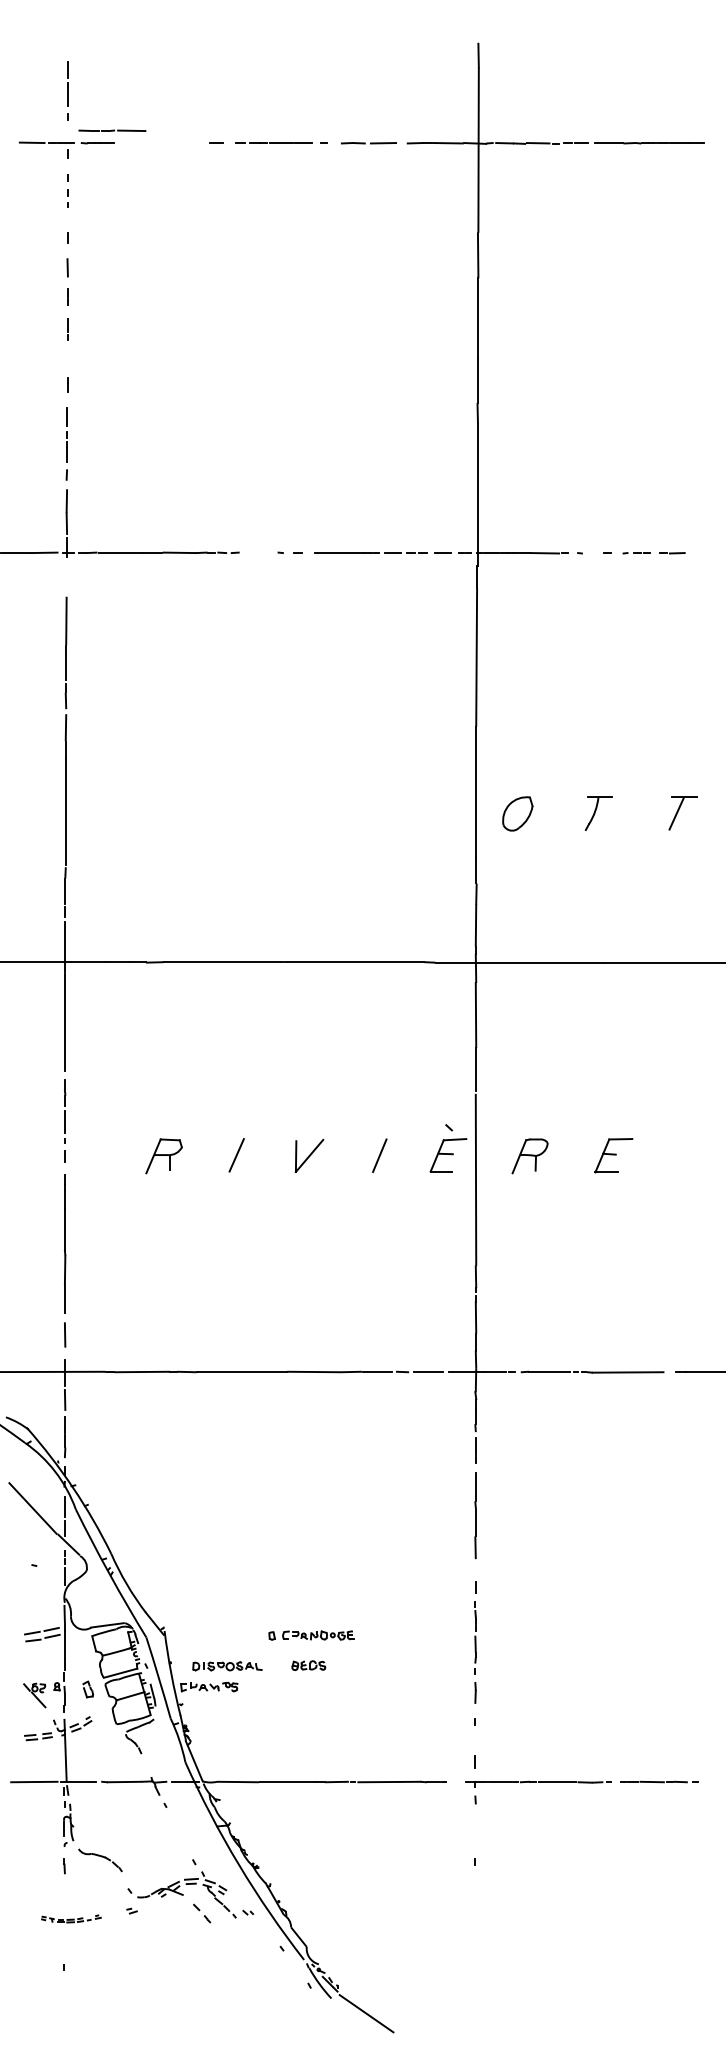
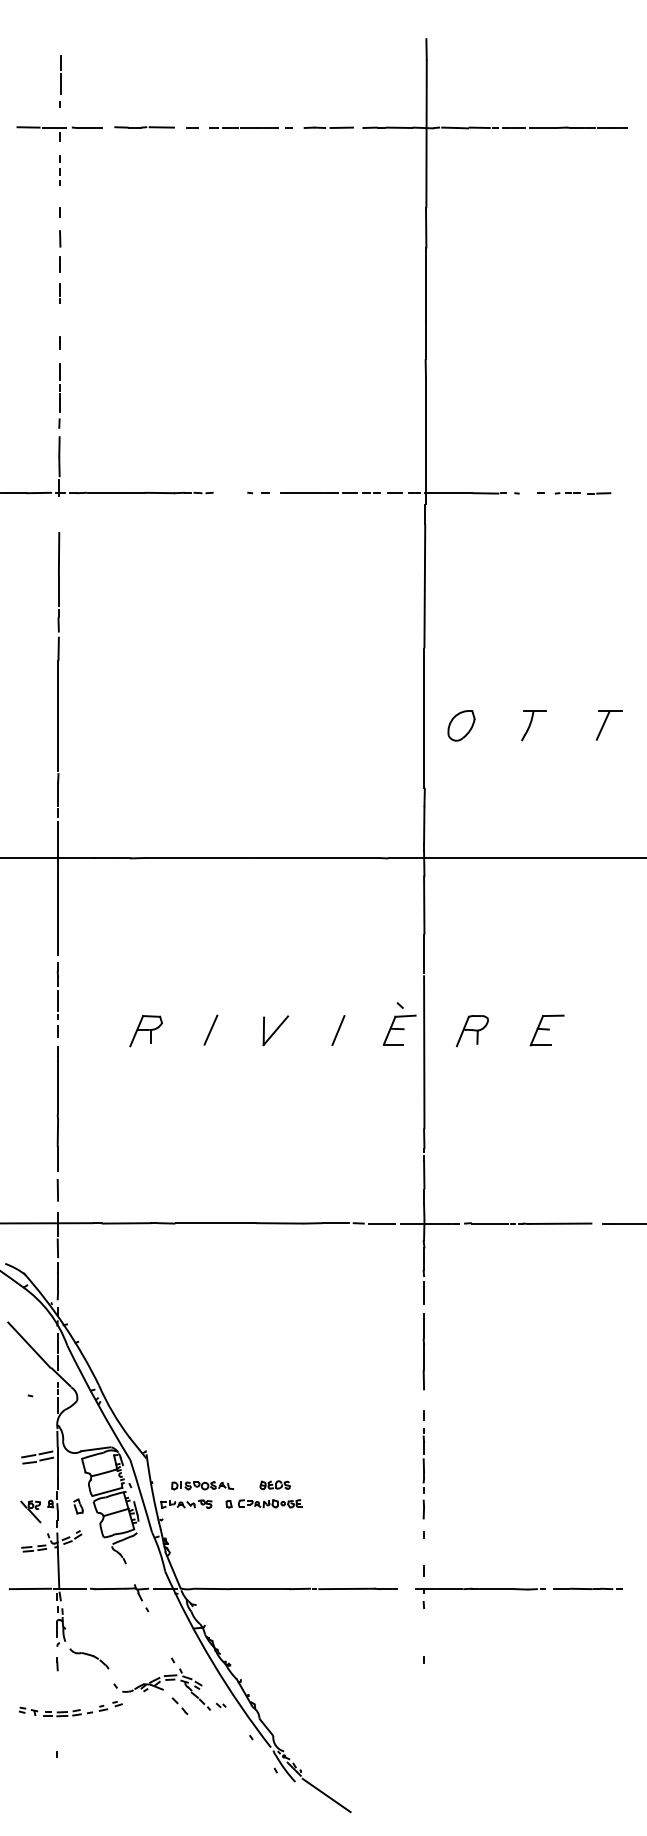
line: (112, 130) -> (144, 127), moved
part: (311, 1635) -> (264, 1503), moved
part: (71, 1918) -> (63, 1710), size x1.67

